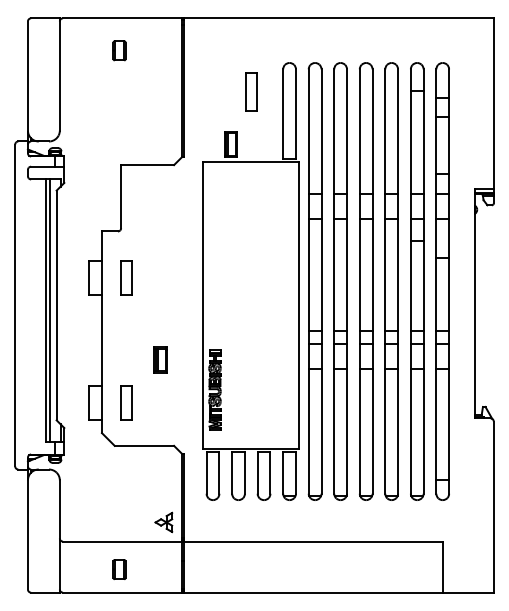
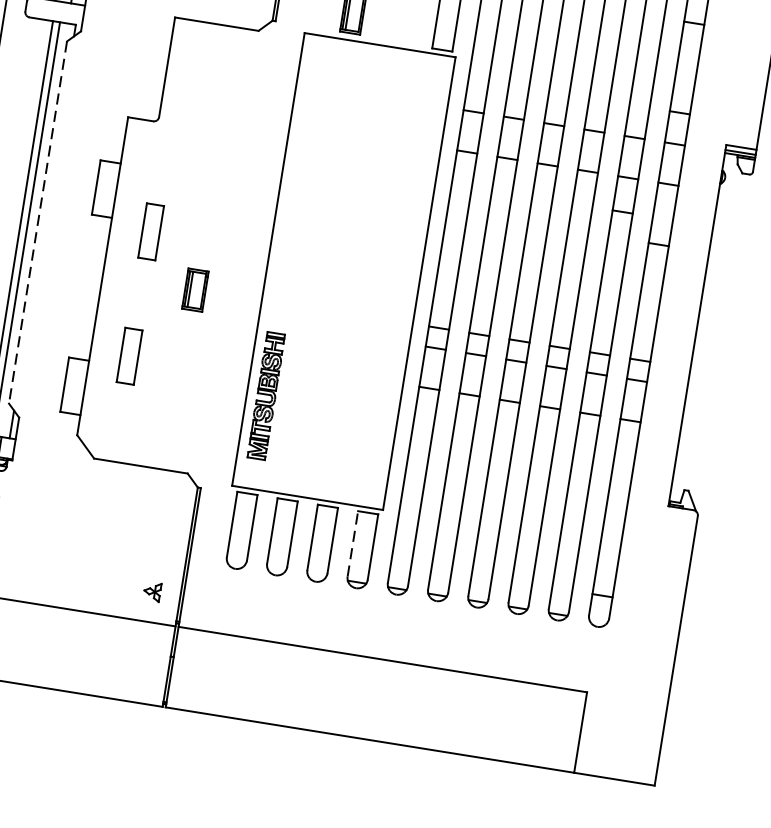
part: (126, 277) -> (151, 230), moved
line: (56, 305) -> (37, 222), solid -> dashed
part: (160, 359) -> (195, 289), moved
part: (126, 402) -> (129, 355), moved
line: (283, 473) -> (353, 544), solid -> dashed
part: (163, 522) -> (151, 591), size x0.6
part: (119, 569) -> (70, 654), removed

